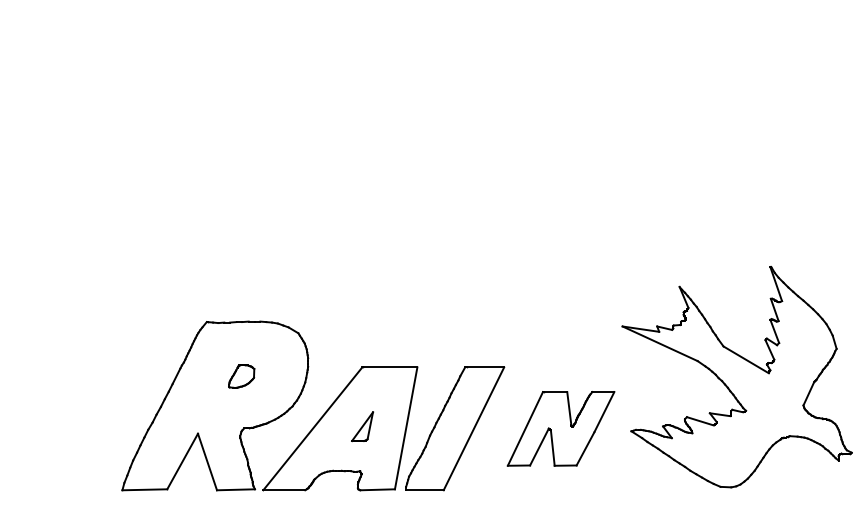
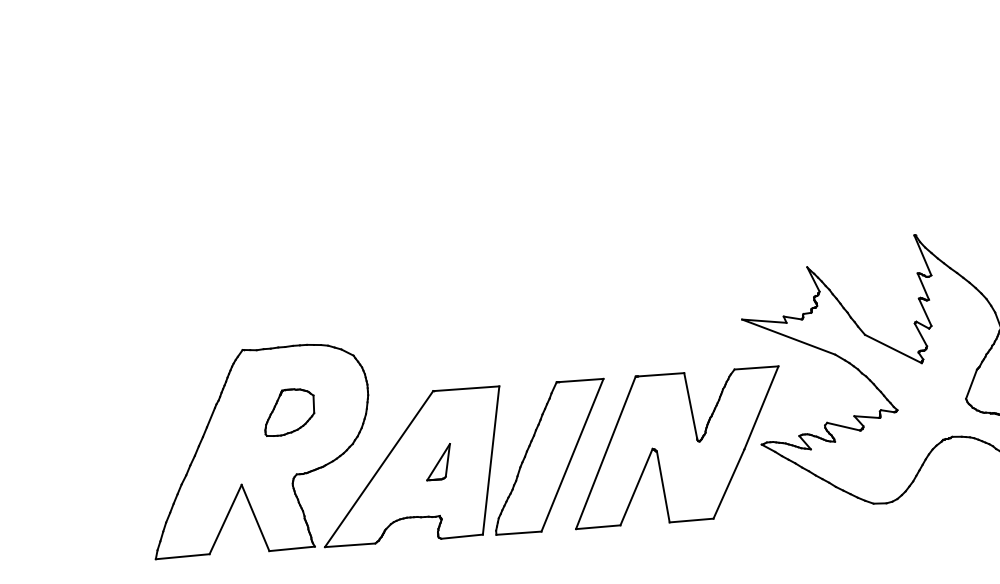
part: (241, 376) -> (288, 412), size x1.67
part: (560, 428) -> (676, 447), size x1.67

